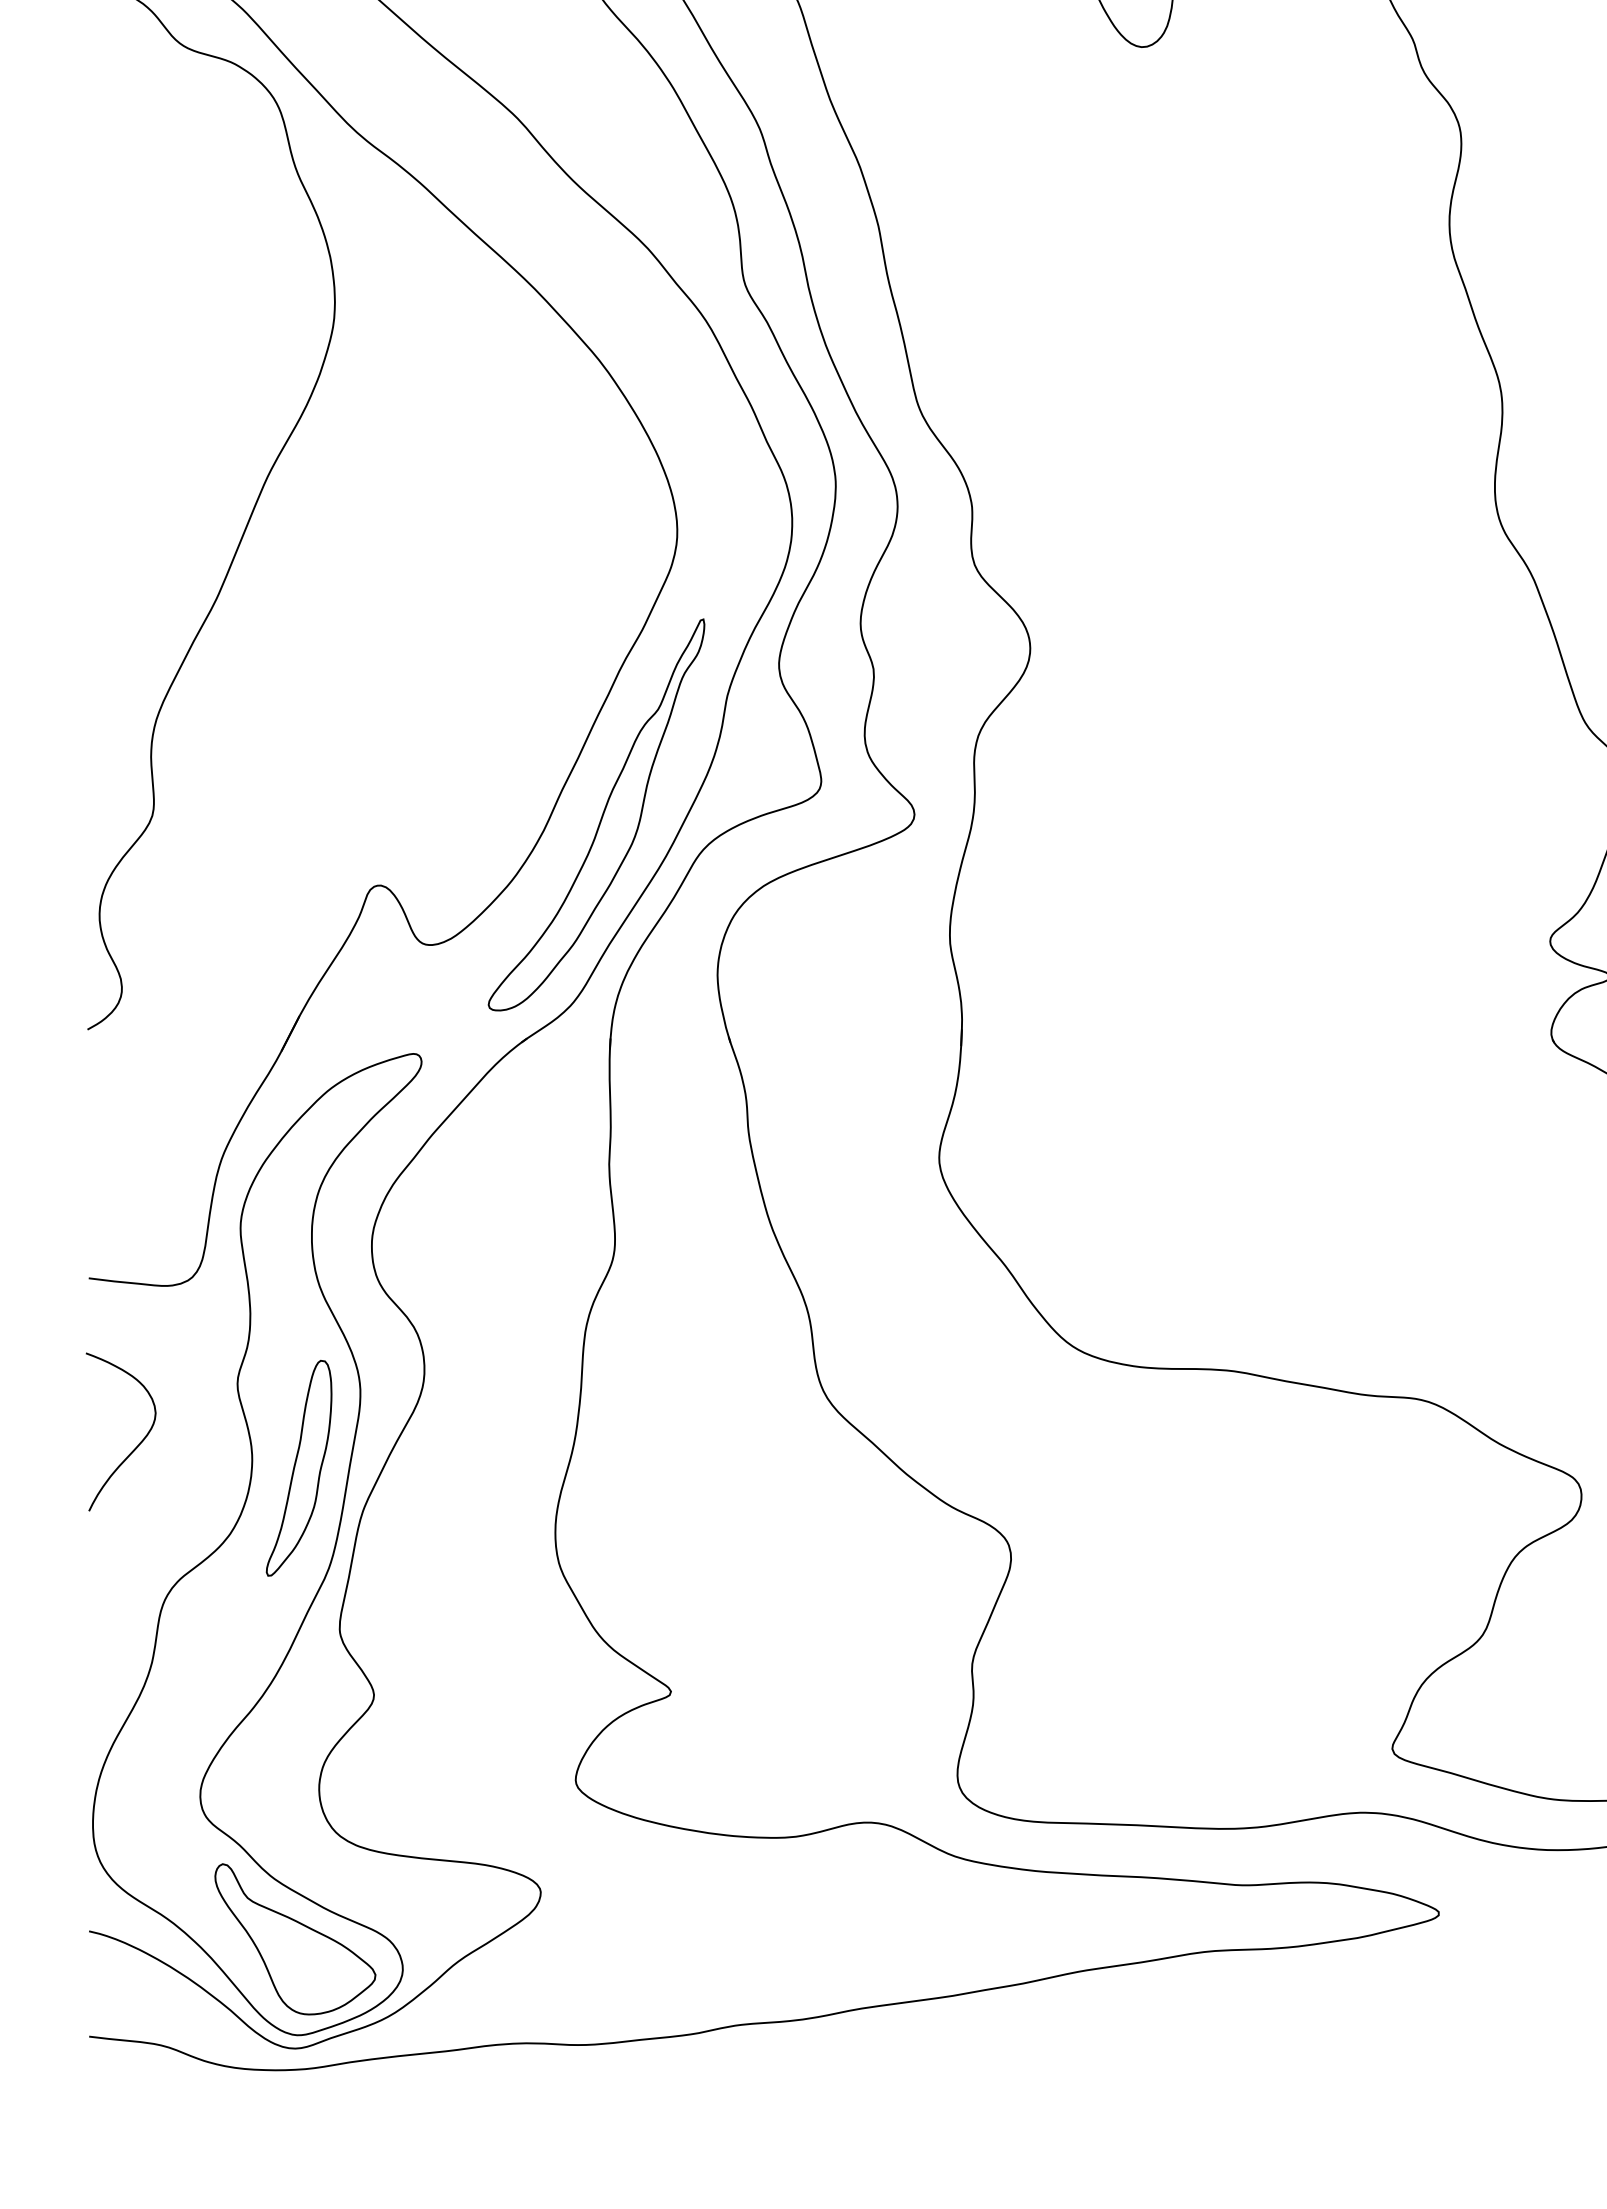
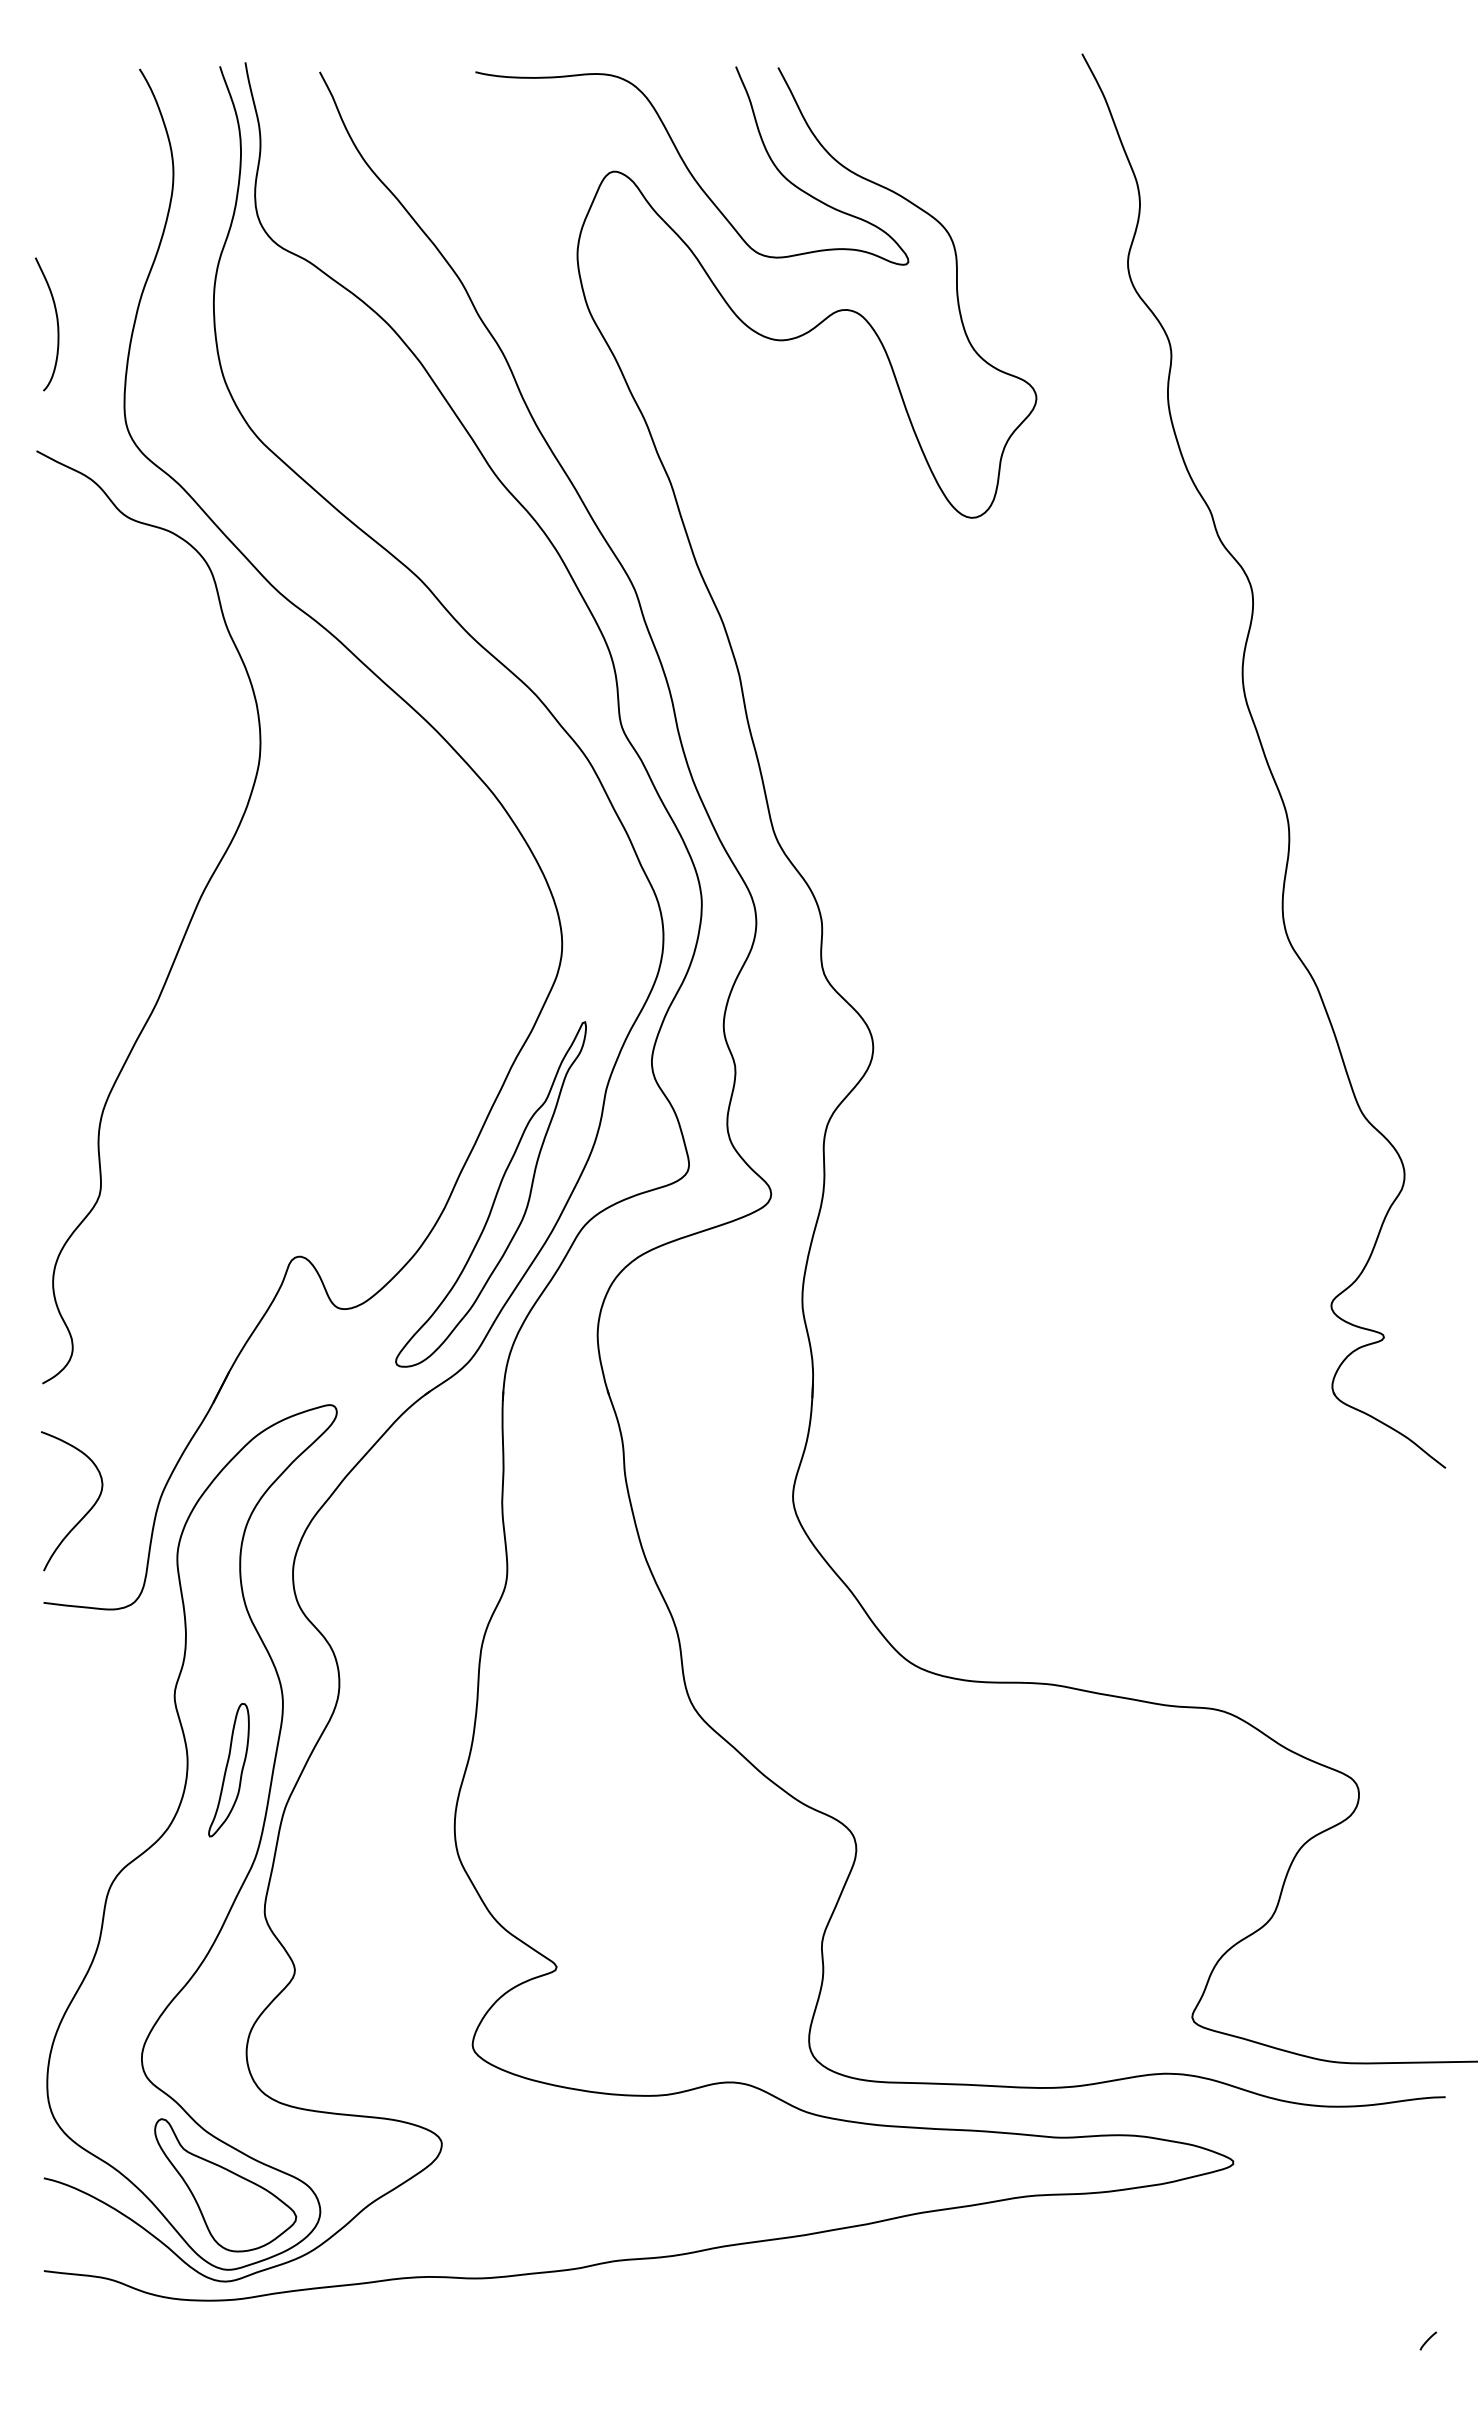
curve: (136, 1445) -> (85, 1513), moved
part: (298, 1467) -> (228, 1769), size x0.7

